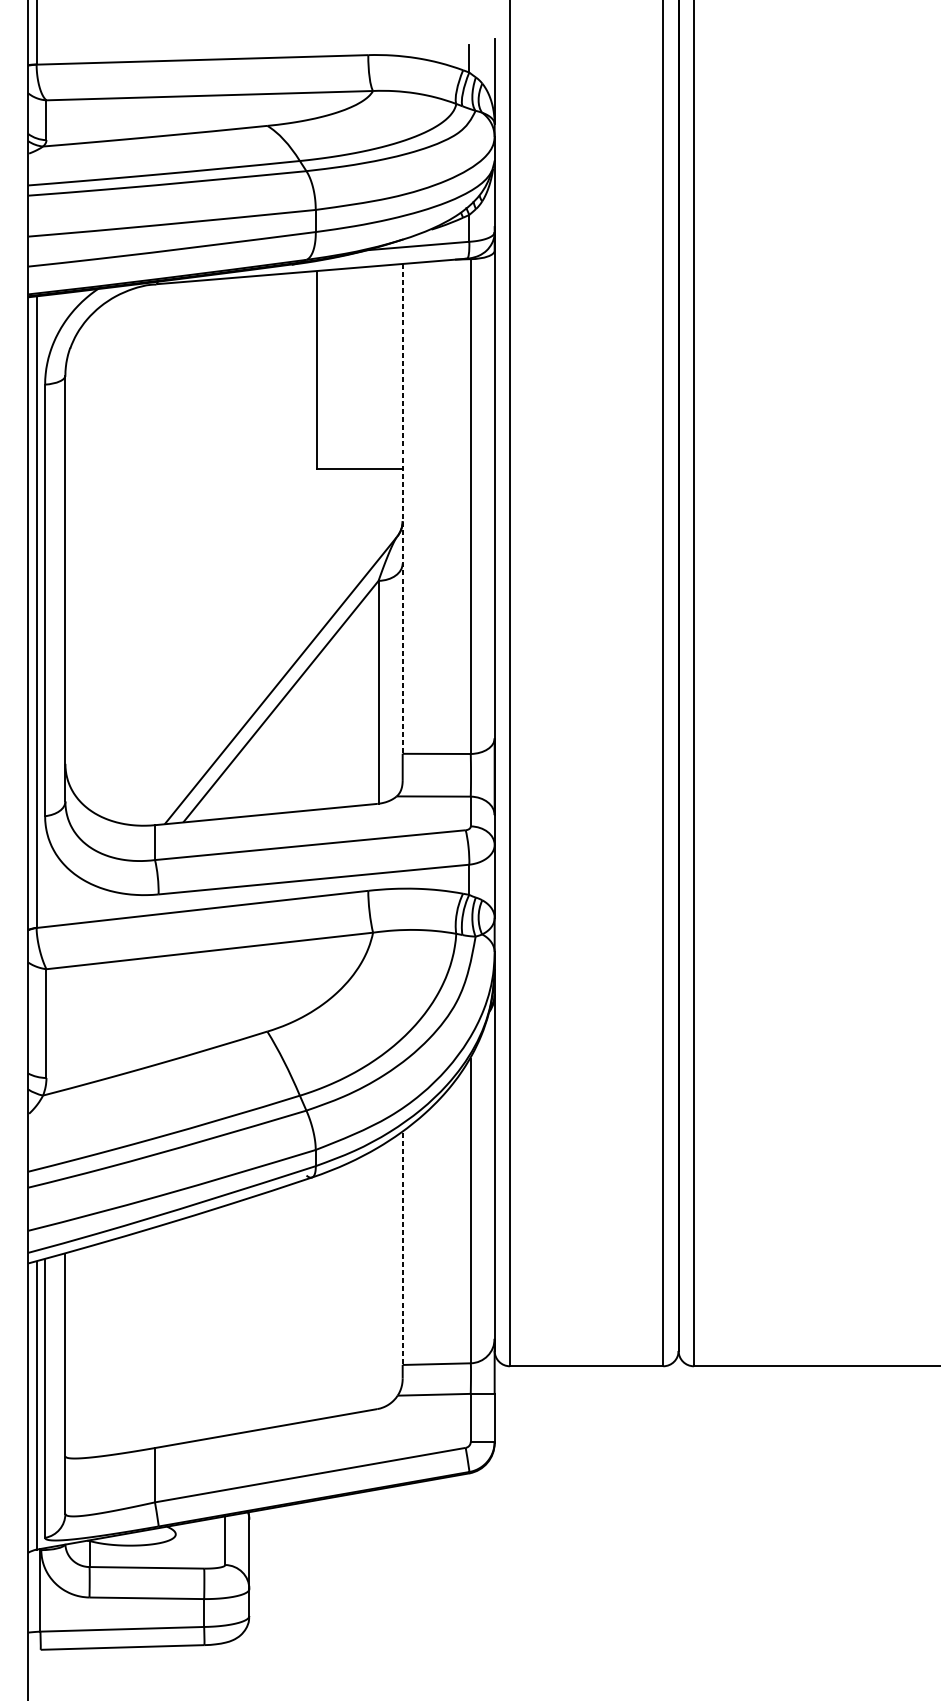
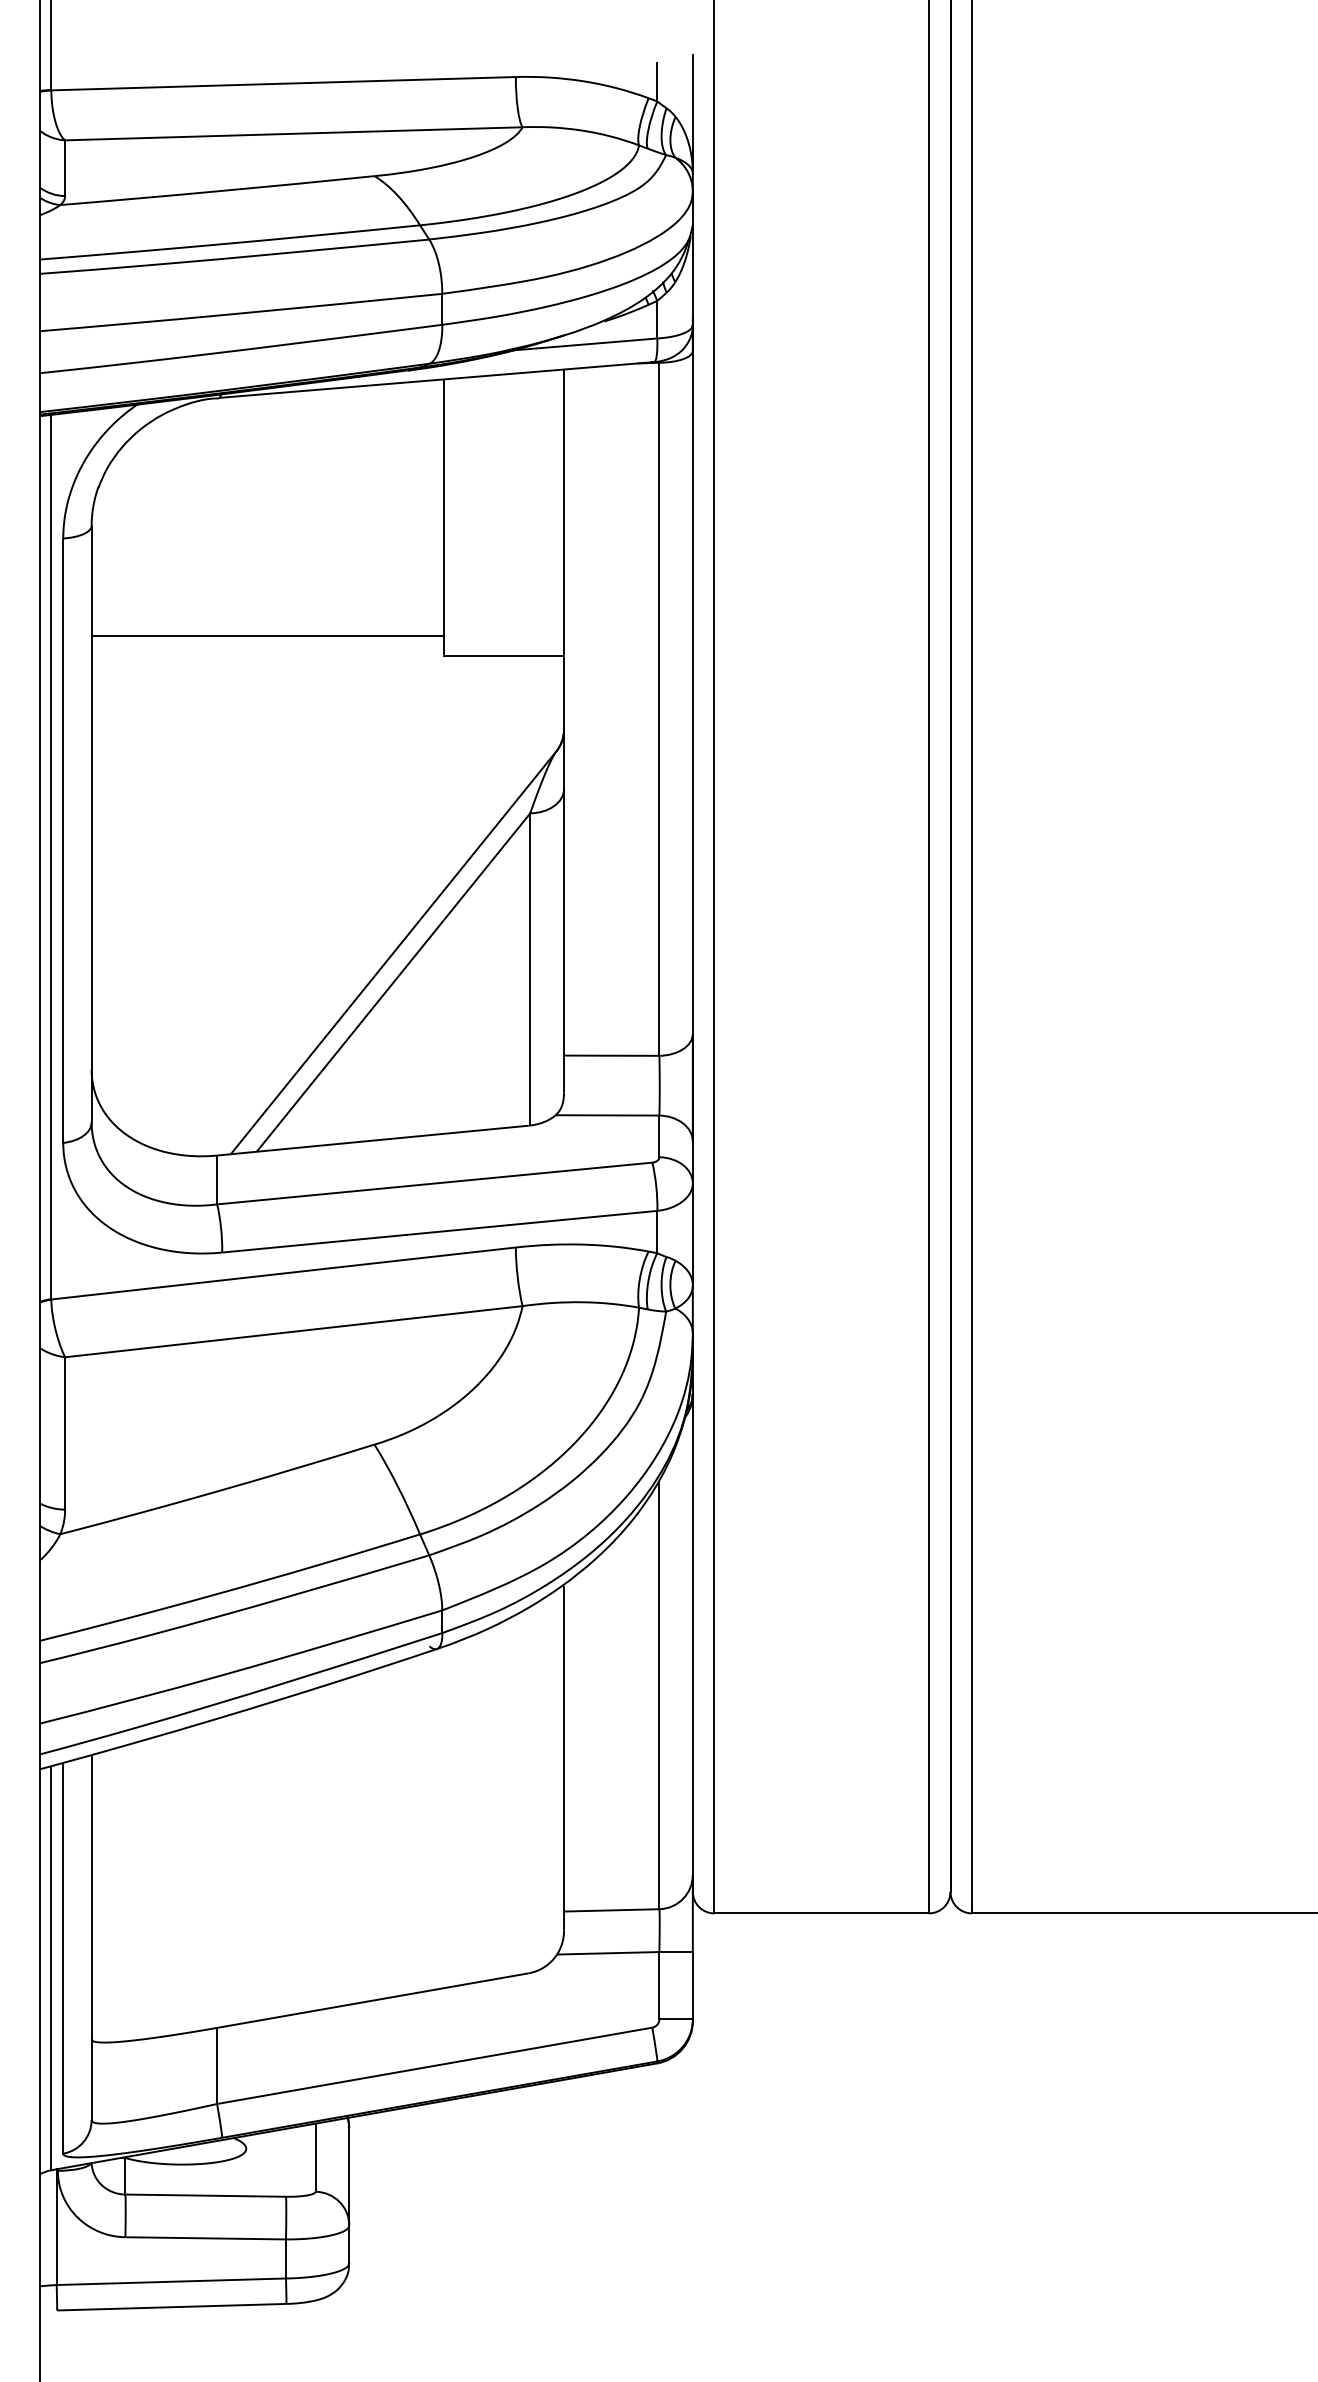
line: (190, 453) -> (267, 635), added
line: (403, 508) -> (564, 712), dashed -> solid
line: (403, 1249) -> (564, 1749), dashed -> solid

